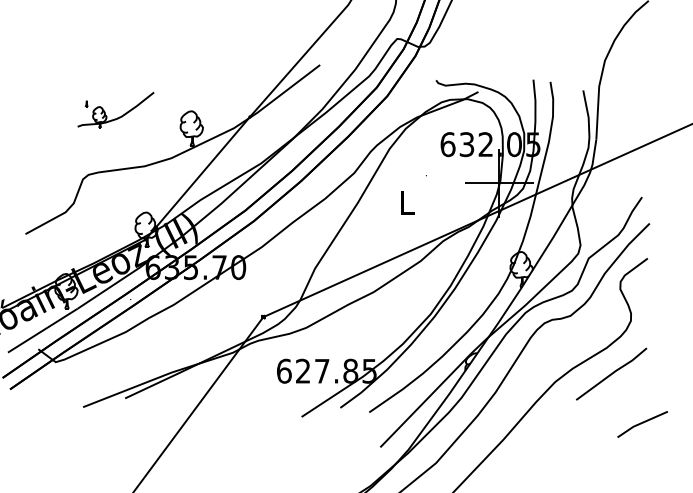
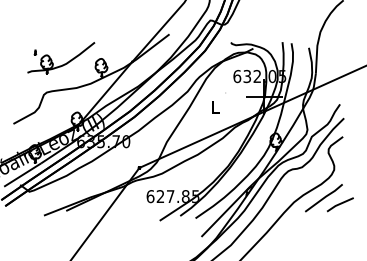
part: (116, 110) -> (61, 58), size x1.67
line: (642, 423) -> (340, 204), moved

